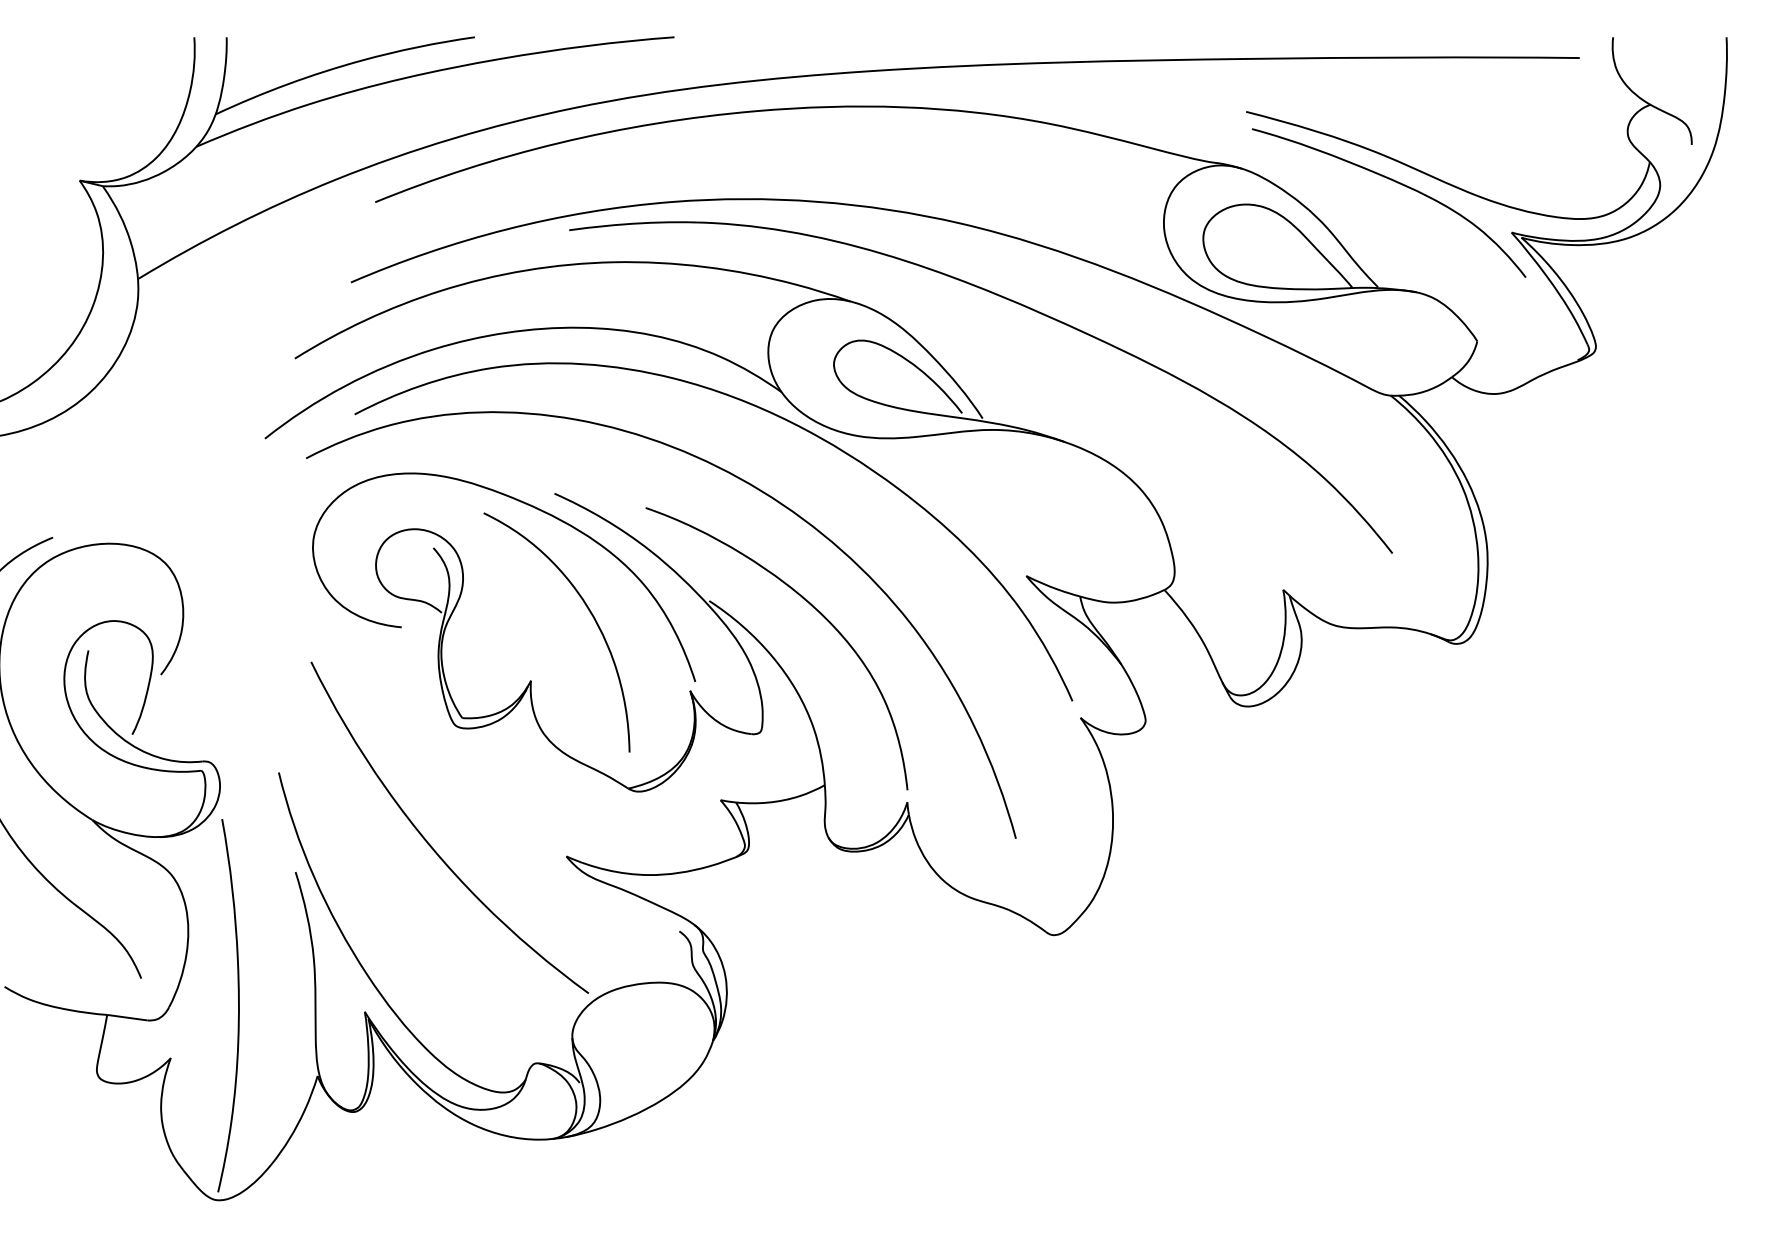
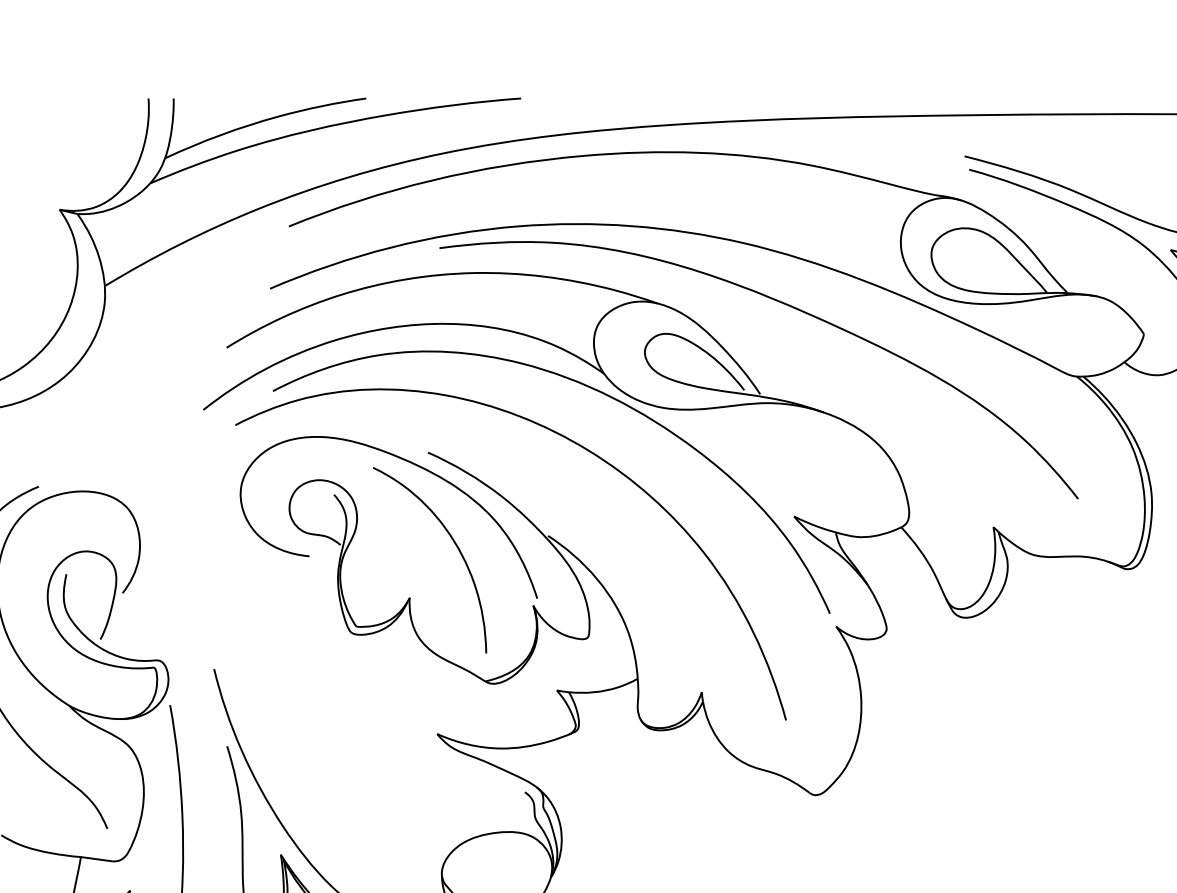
curve: (813, 608) -> (628, 541), removed
curve: (431, 845) -> (332, 725), removed

